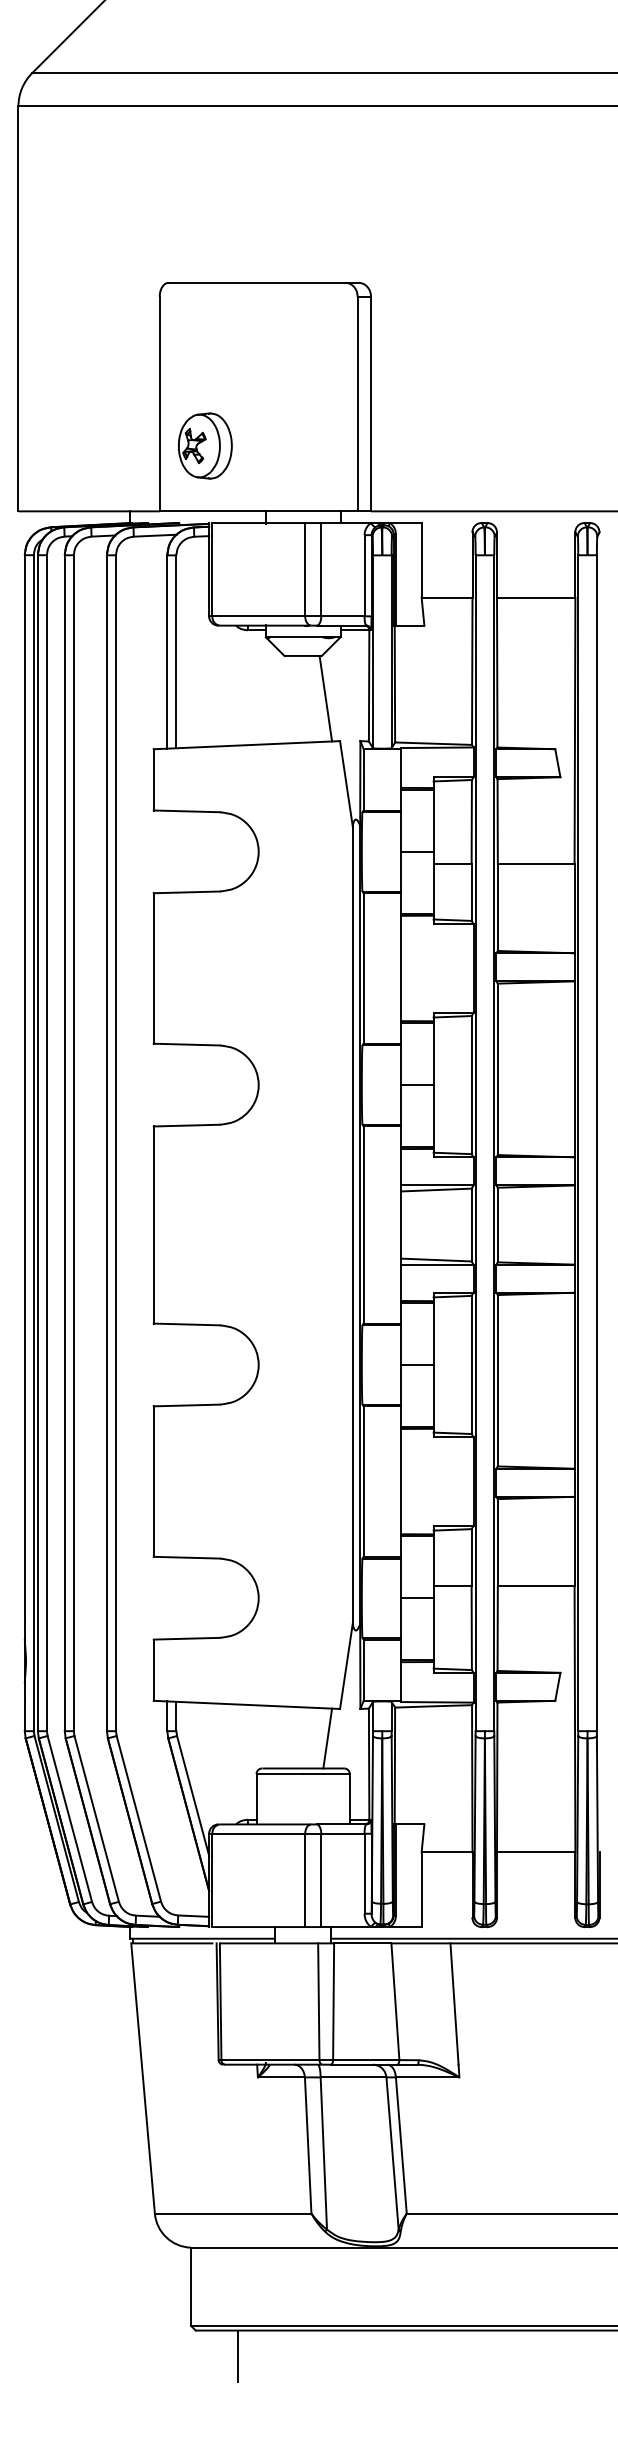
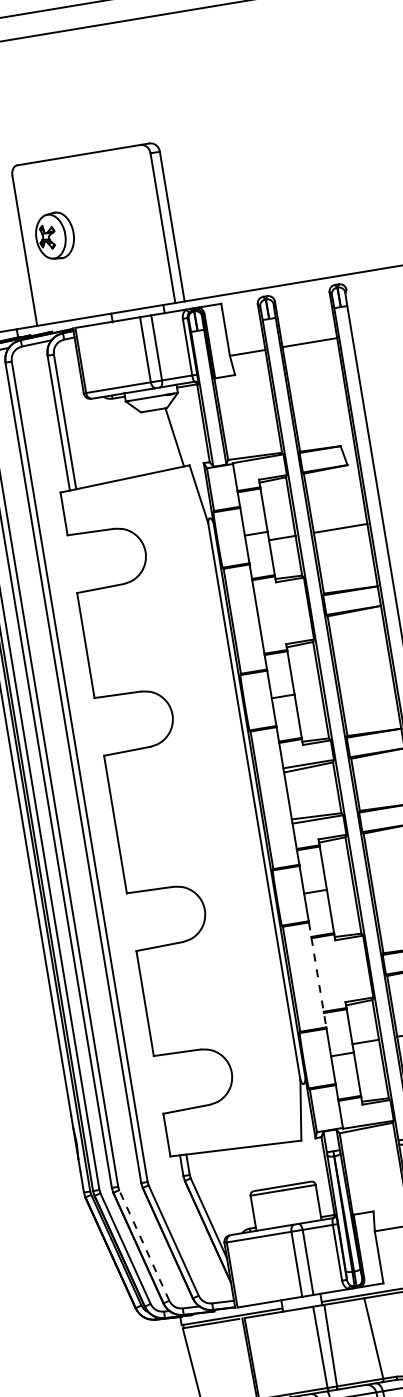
part: (205, 445) -> (55, 235), moved
line: (400, 1482) -> (317, 975), solid -> dashed
line: (327, 1738) -> (296, 1162), removed
line: (96, 1818) -> (144, 1245), solid -> dashed

